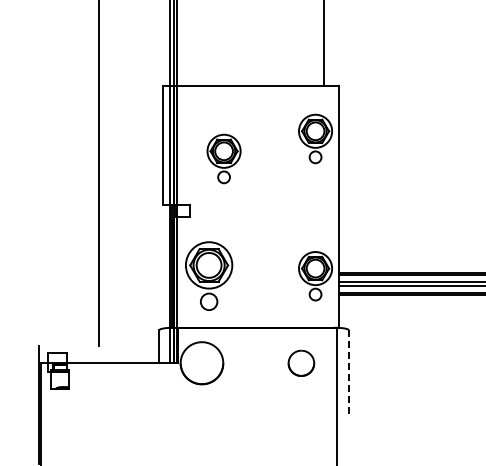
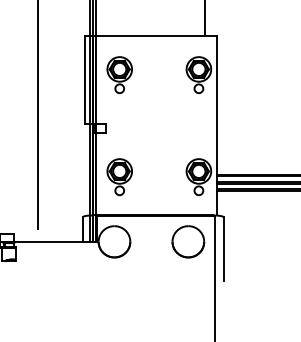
part: (223, 158) -> (119, 74), moved
part: (208, 276) -> (119, 177), size x0.71
part: (301, 363) -> (188, 242), size x1.67
line: (348, 373) -> (223, 249), dashed -> solid

